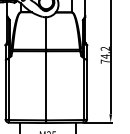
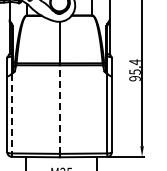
text: (104, 55) -> (134, 70), 74.2 -> 95.4
line: (46, 85) -> (59, 109), solid -> dashed
line: (8, 88) -> (11, 113), solid -> dashed

